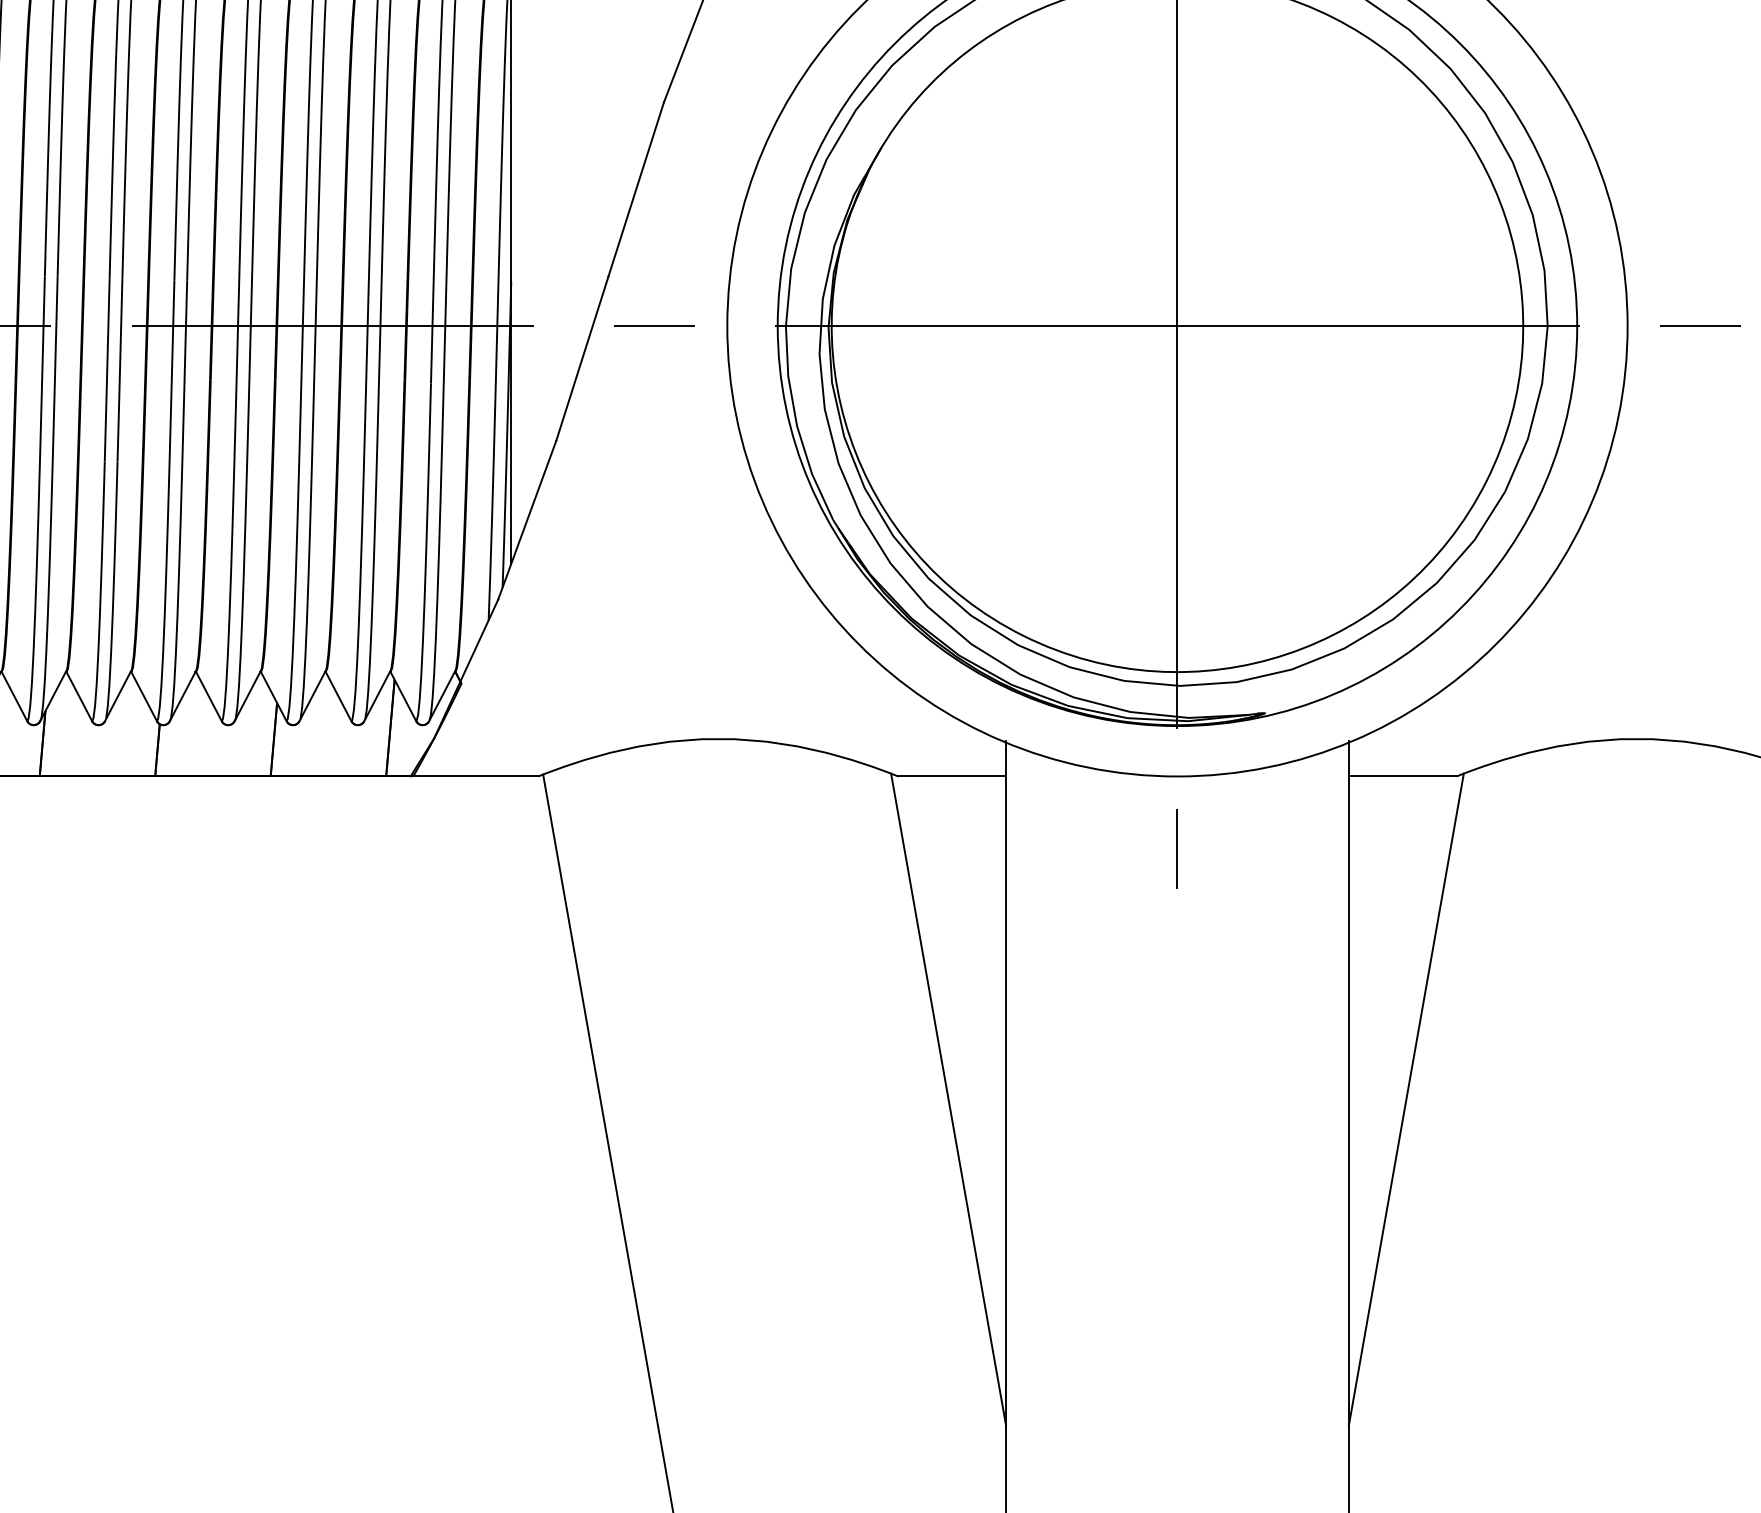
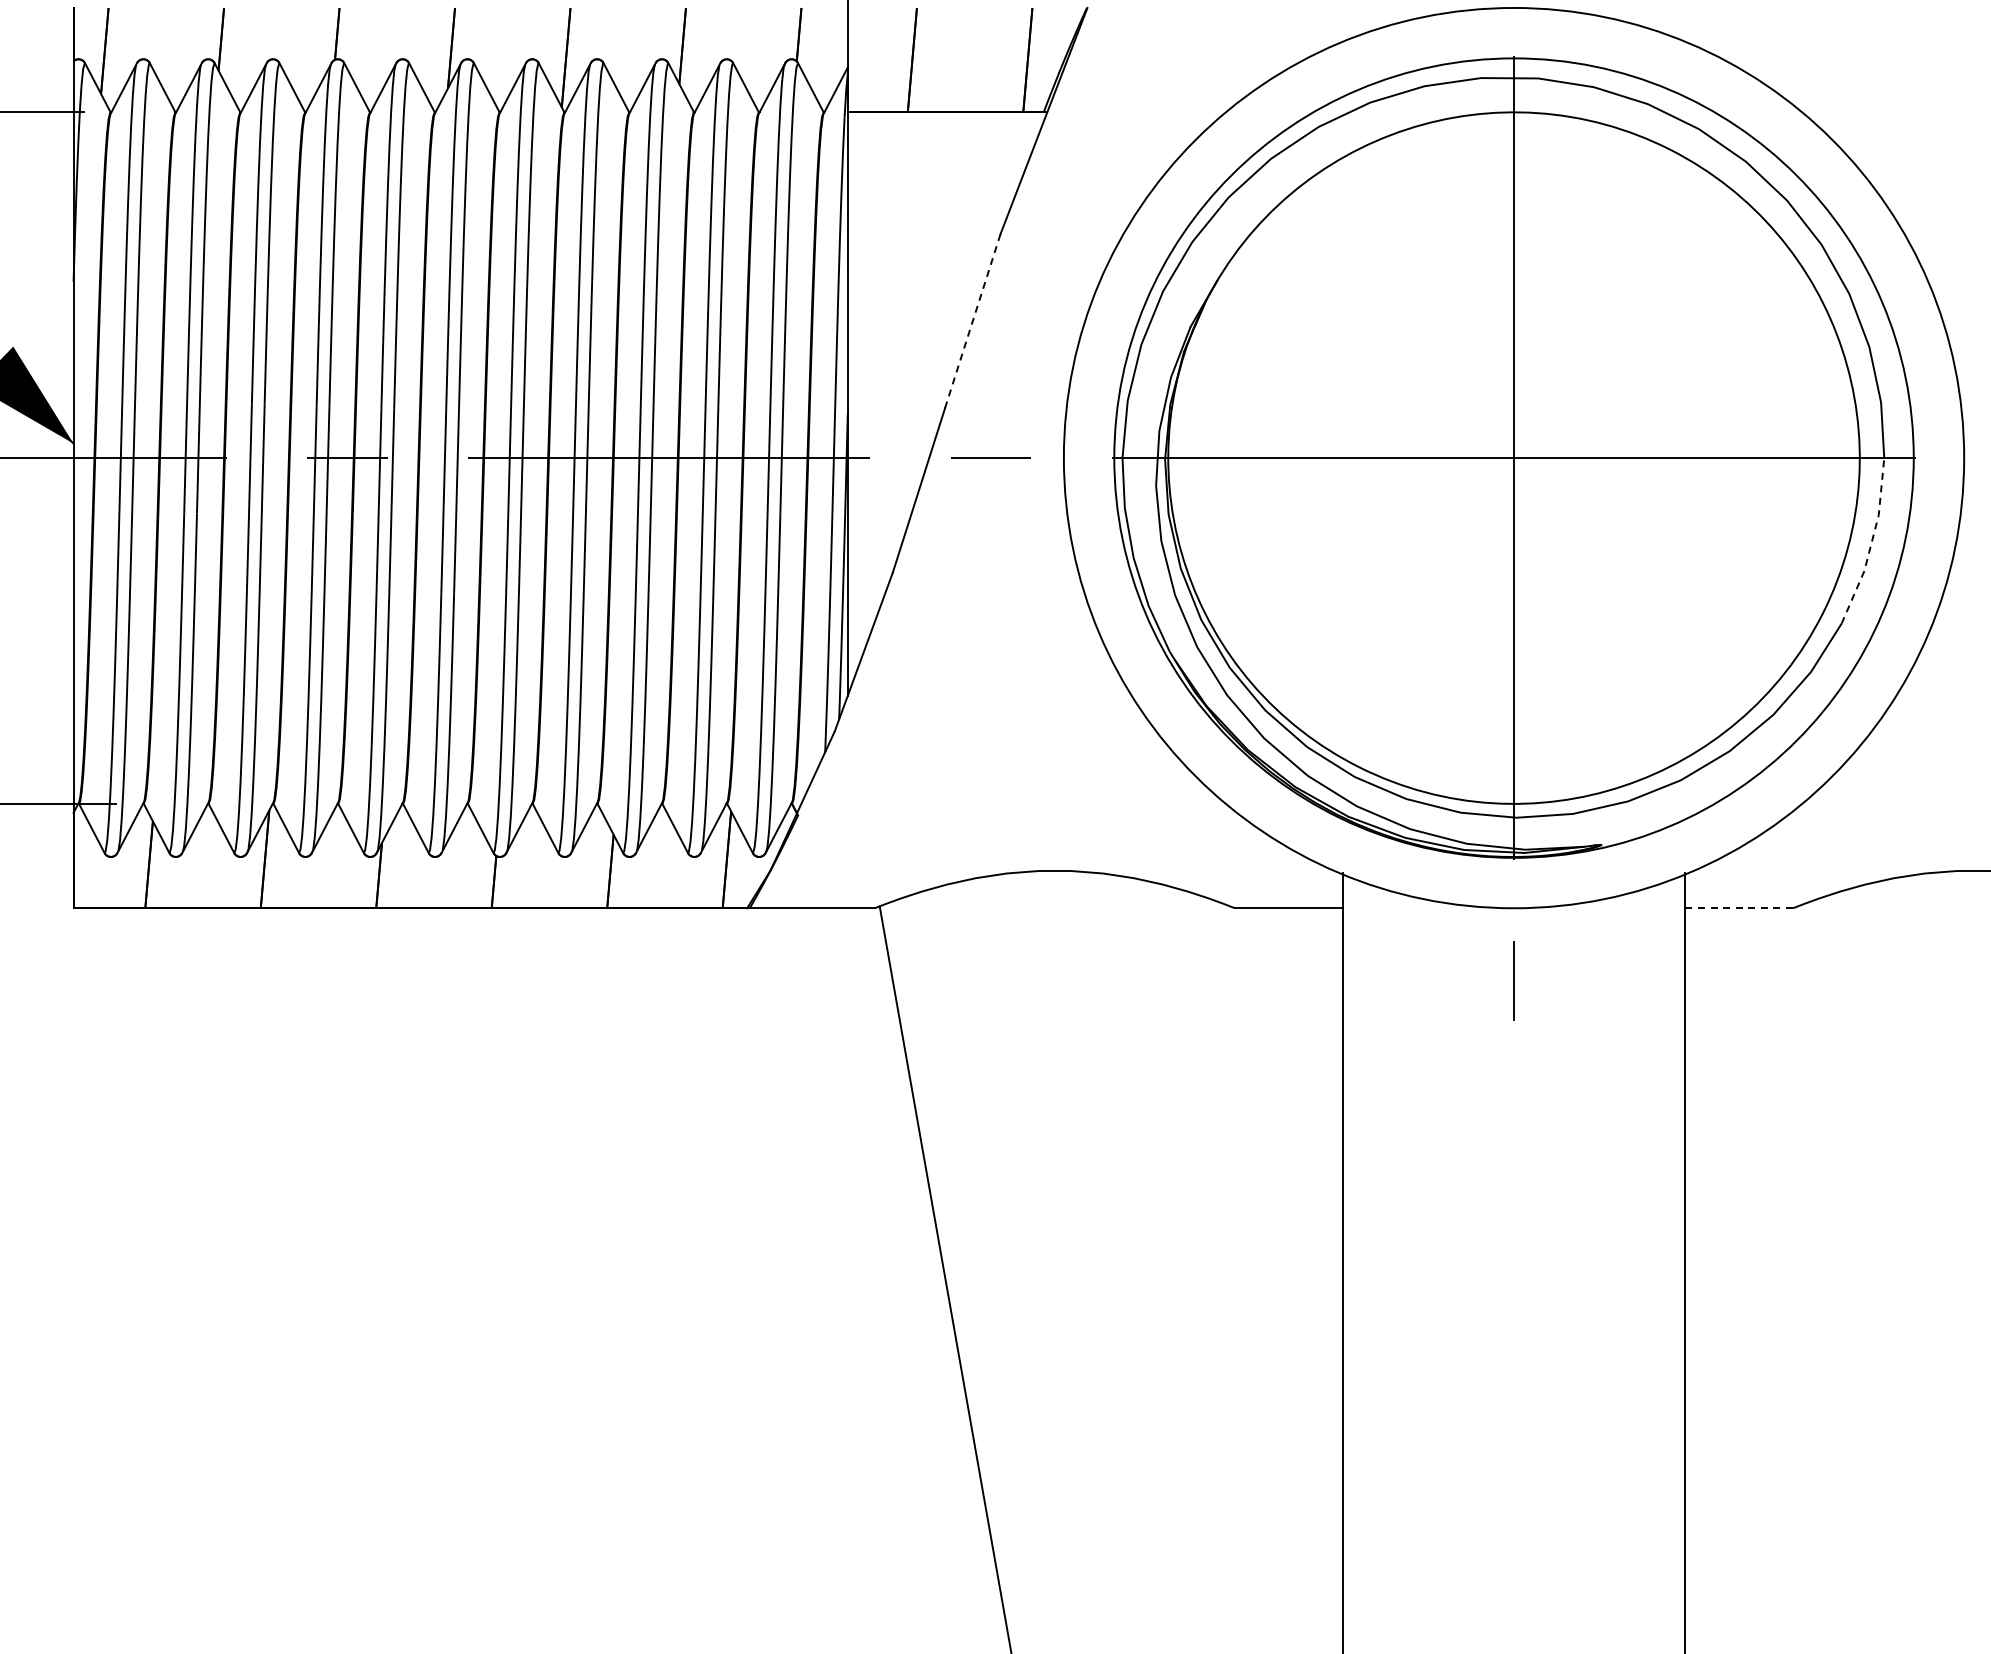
line: (635, 188) -> (972, 320), solid -> dashed
line: (1534, 411) -> (1871, 543), solid -> dashed
line: (1402, 776) -> (1739, 908), solid -> dashed
line: (947, 1099) -> (1284, 1231), removed
line: (1405, 1099) -> (1742, 1231), removed

